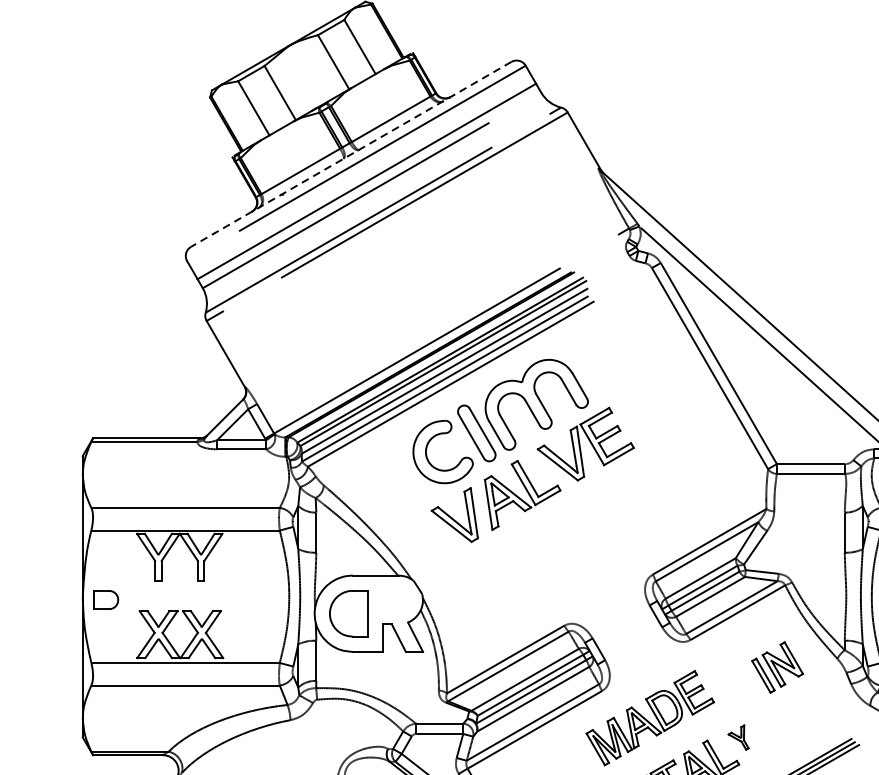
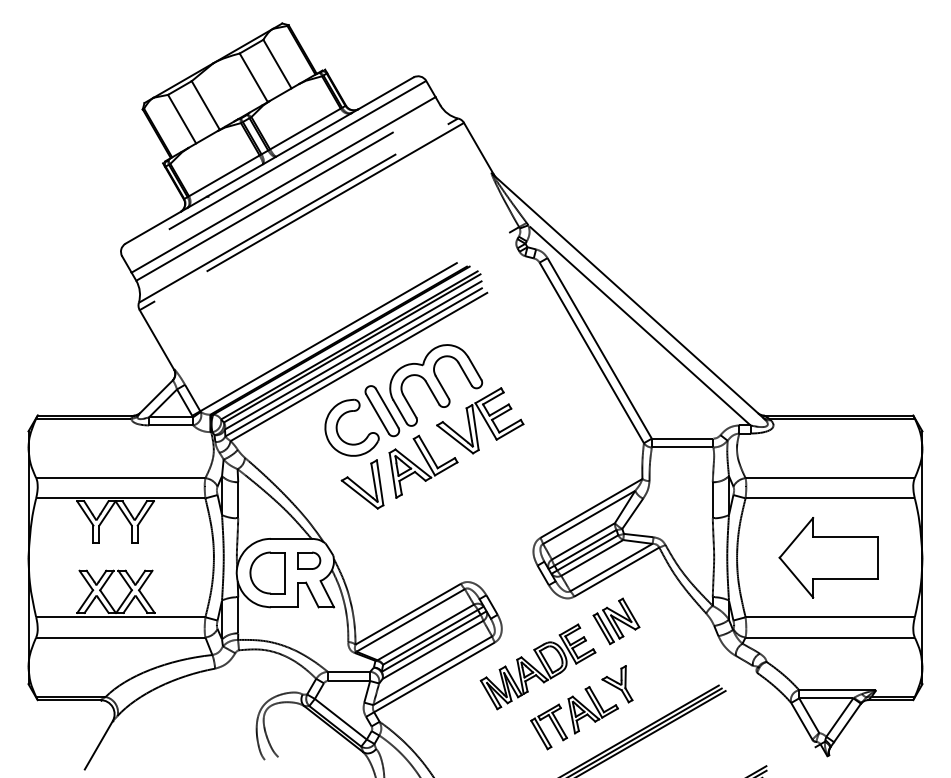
line: (351, 154) -> (269, 160), dashed -> solid
part: (106, 599) -> (309, 560), moved
part: (777, 667) -> (616, 621), moved
part: (738, 737) -> (617, 684), size x1.67

